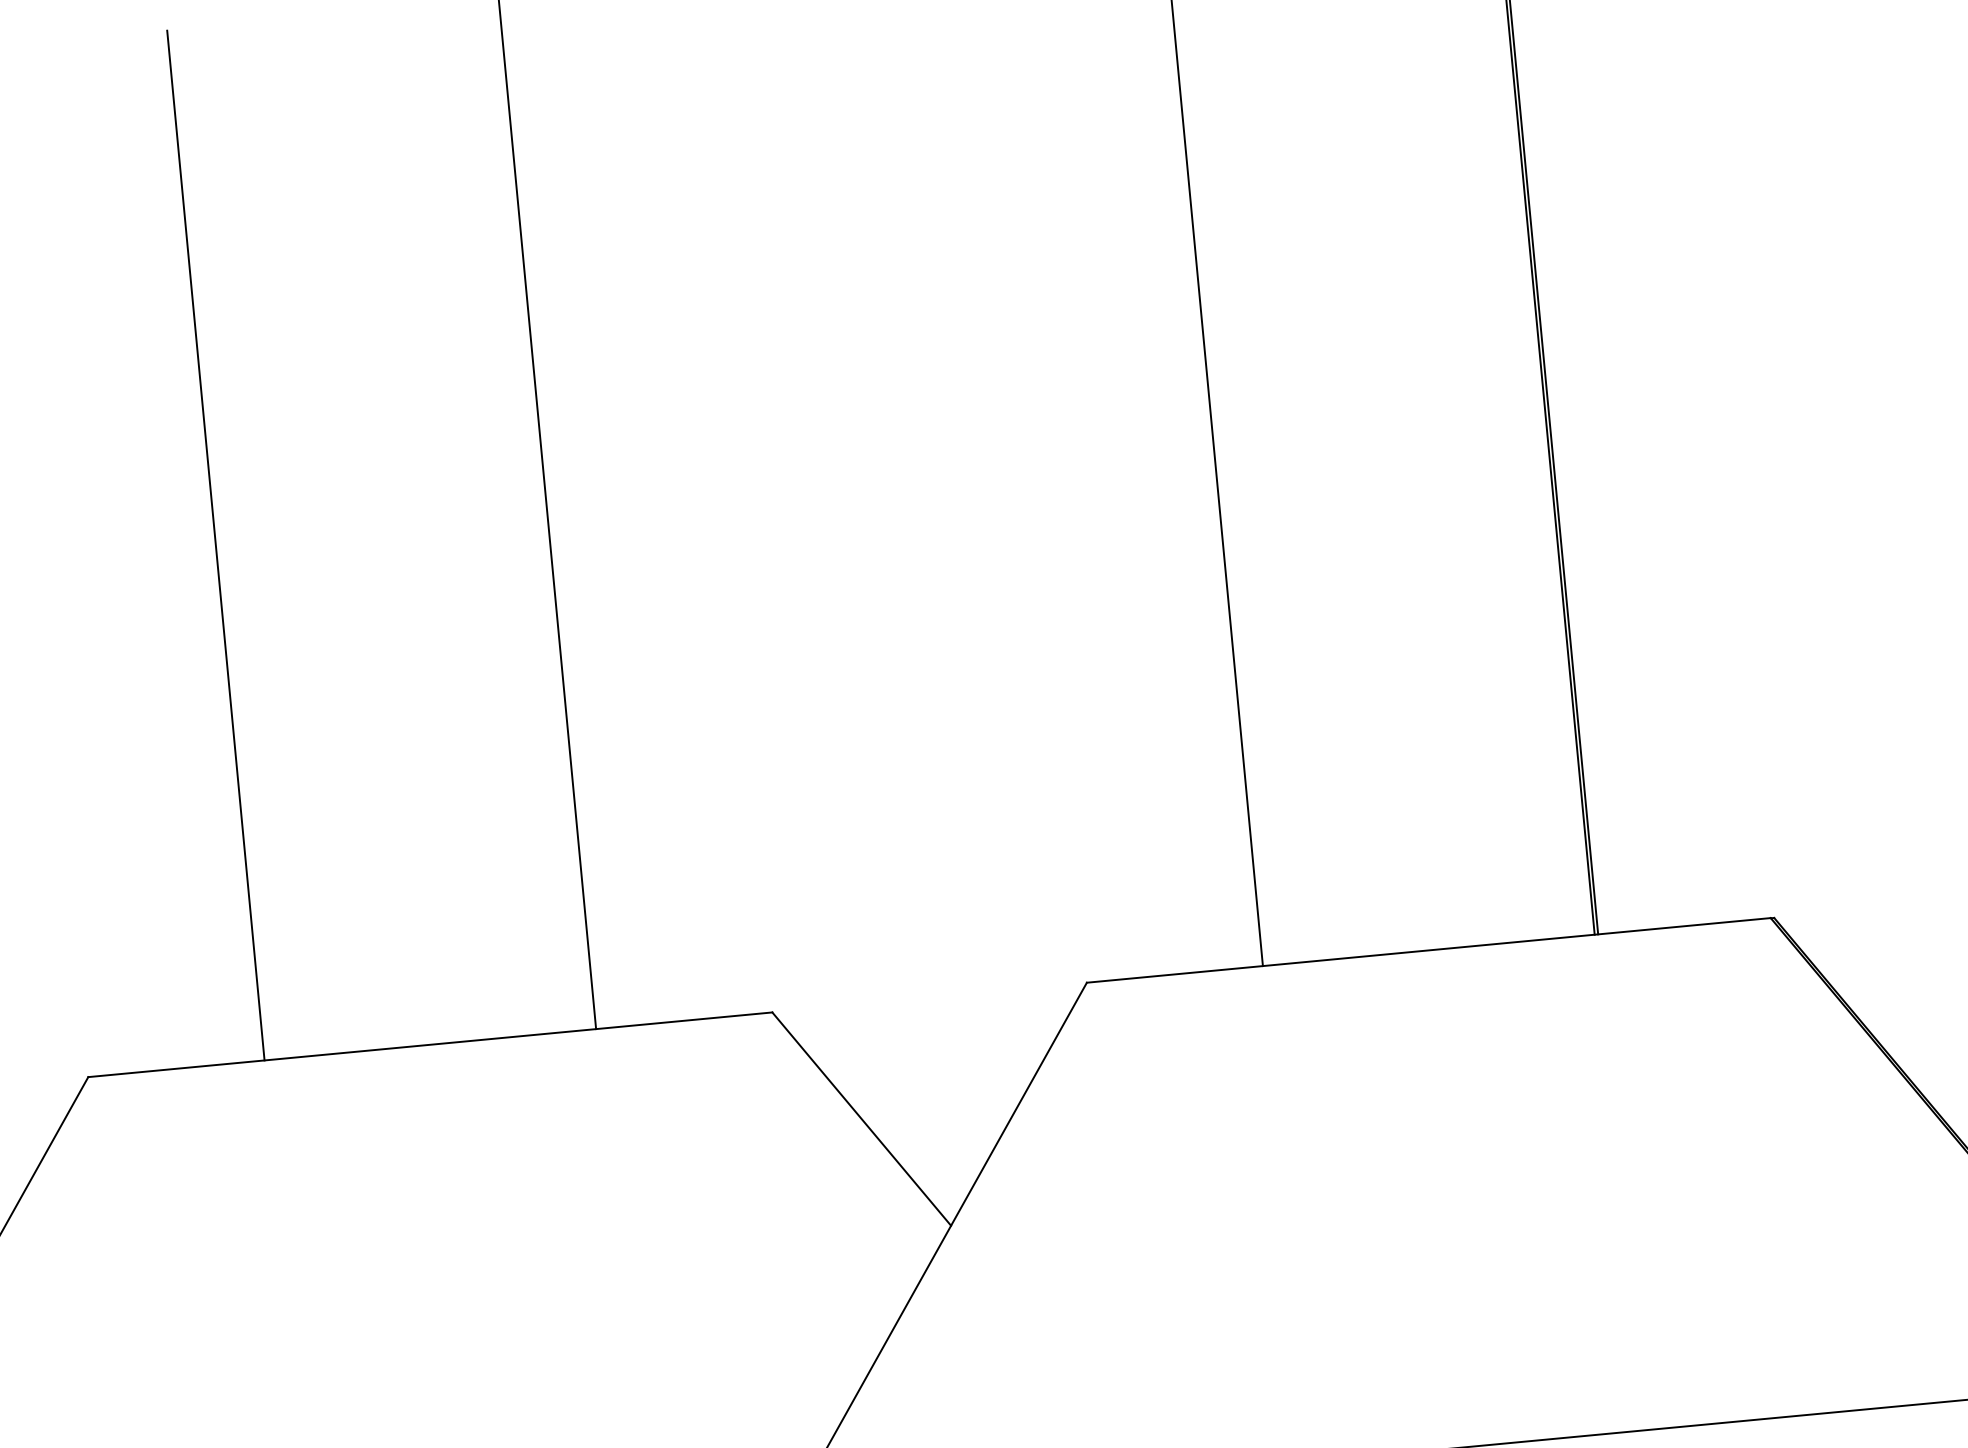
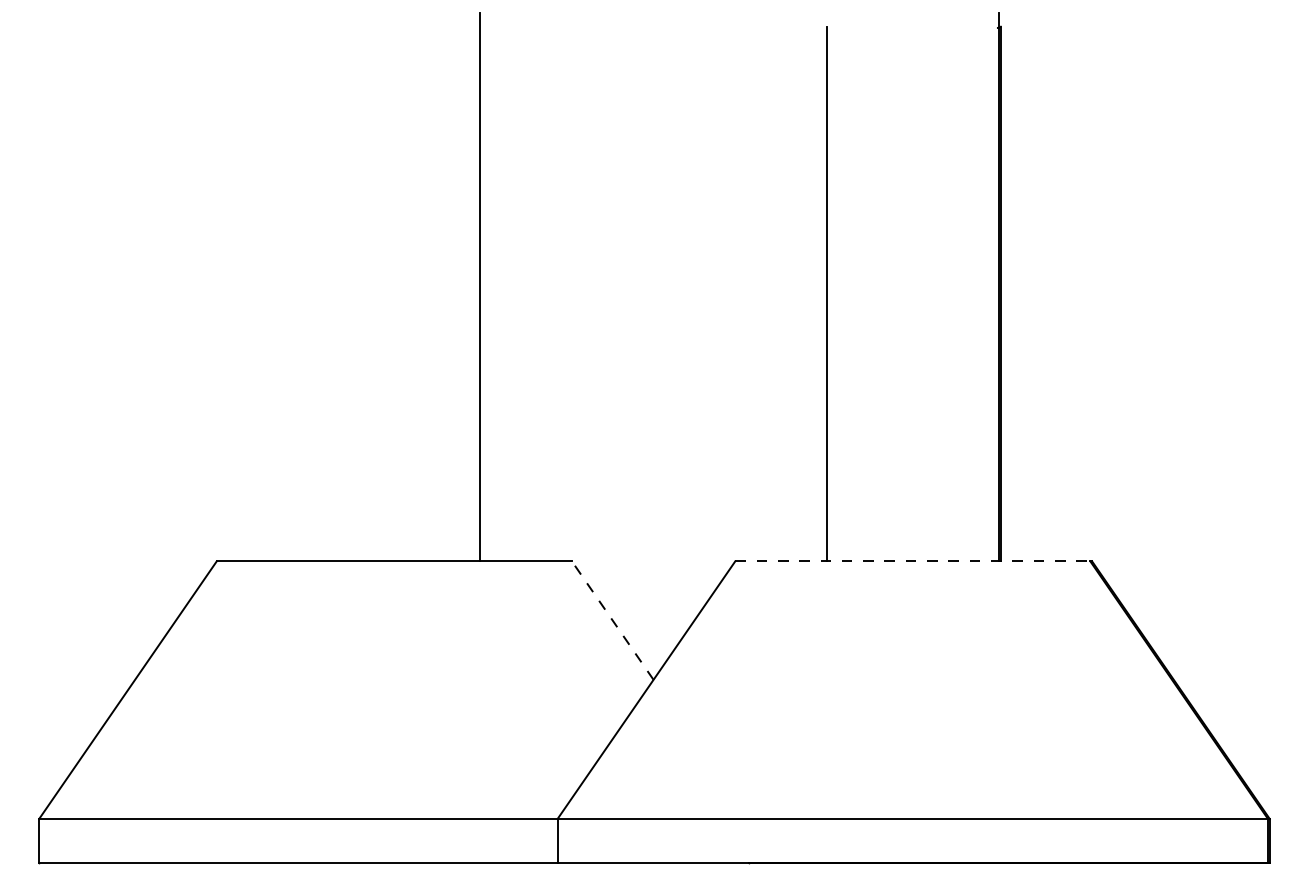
line: (216, 544) -> (308, 293), removed
line: (1428, 950) -> (912, 561), solid -> dashed
line: (861, 1118) -> (612, 620), solid -> dashed

